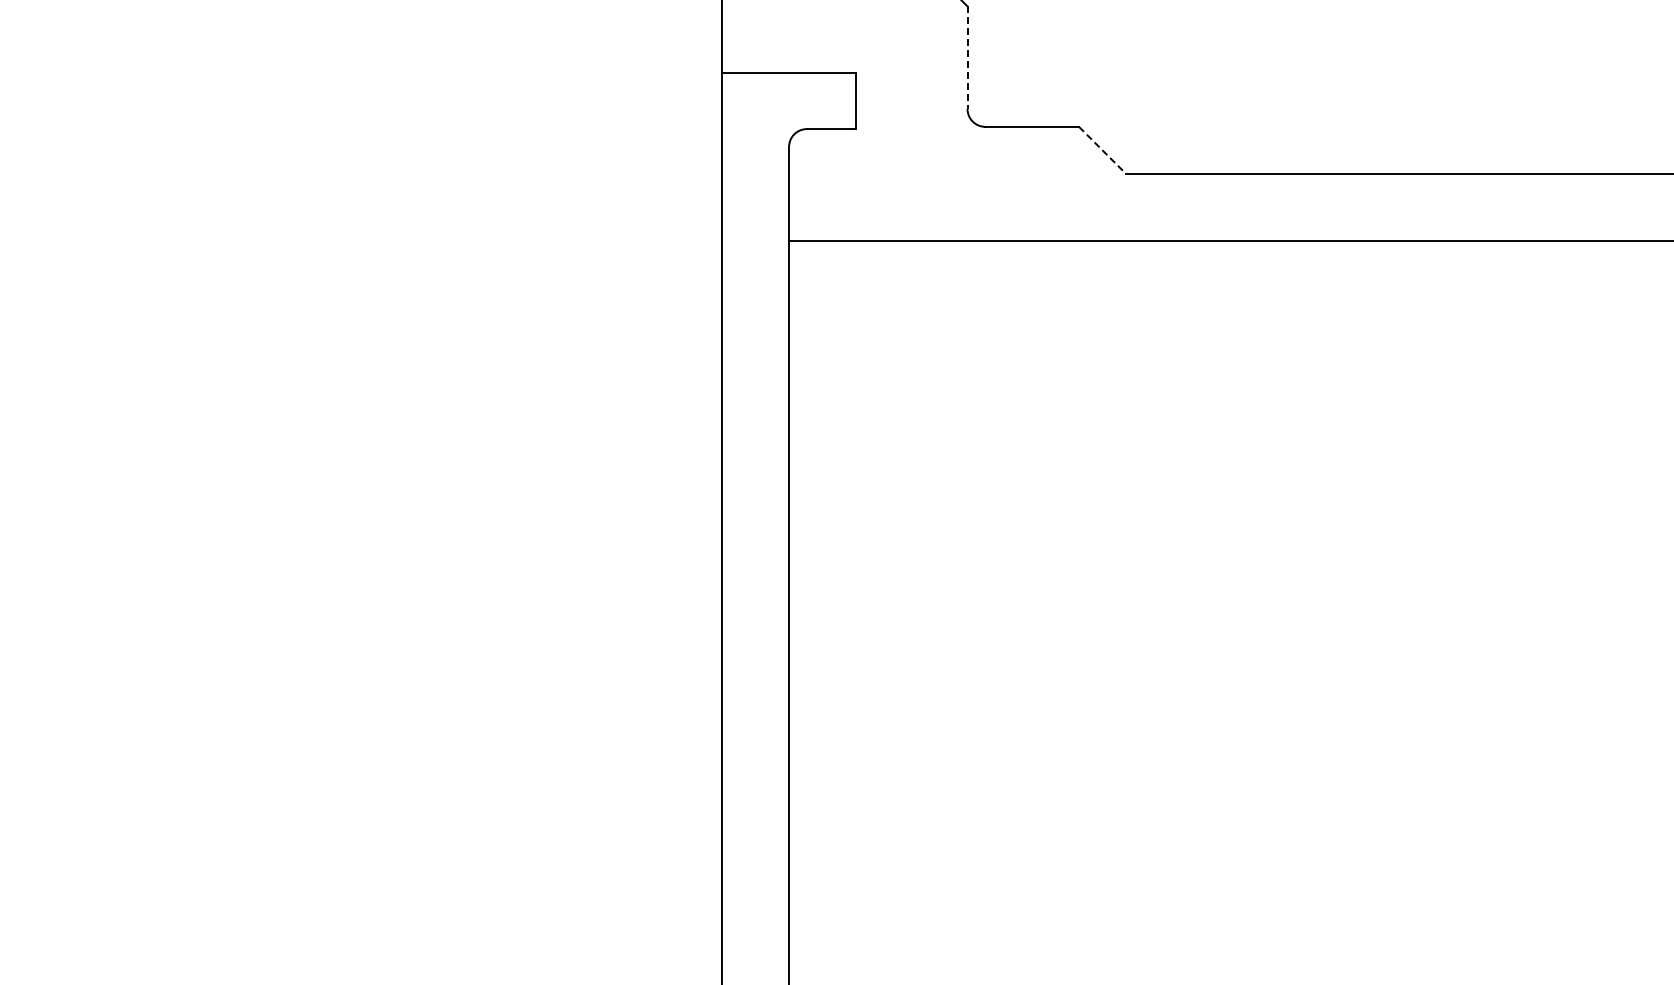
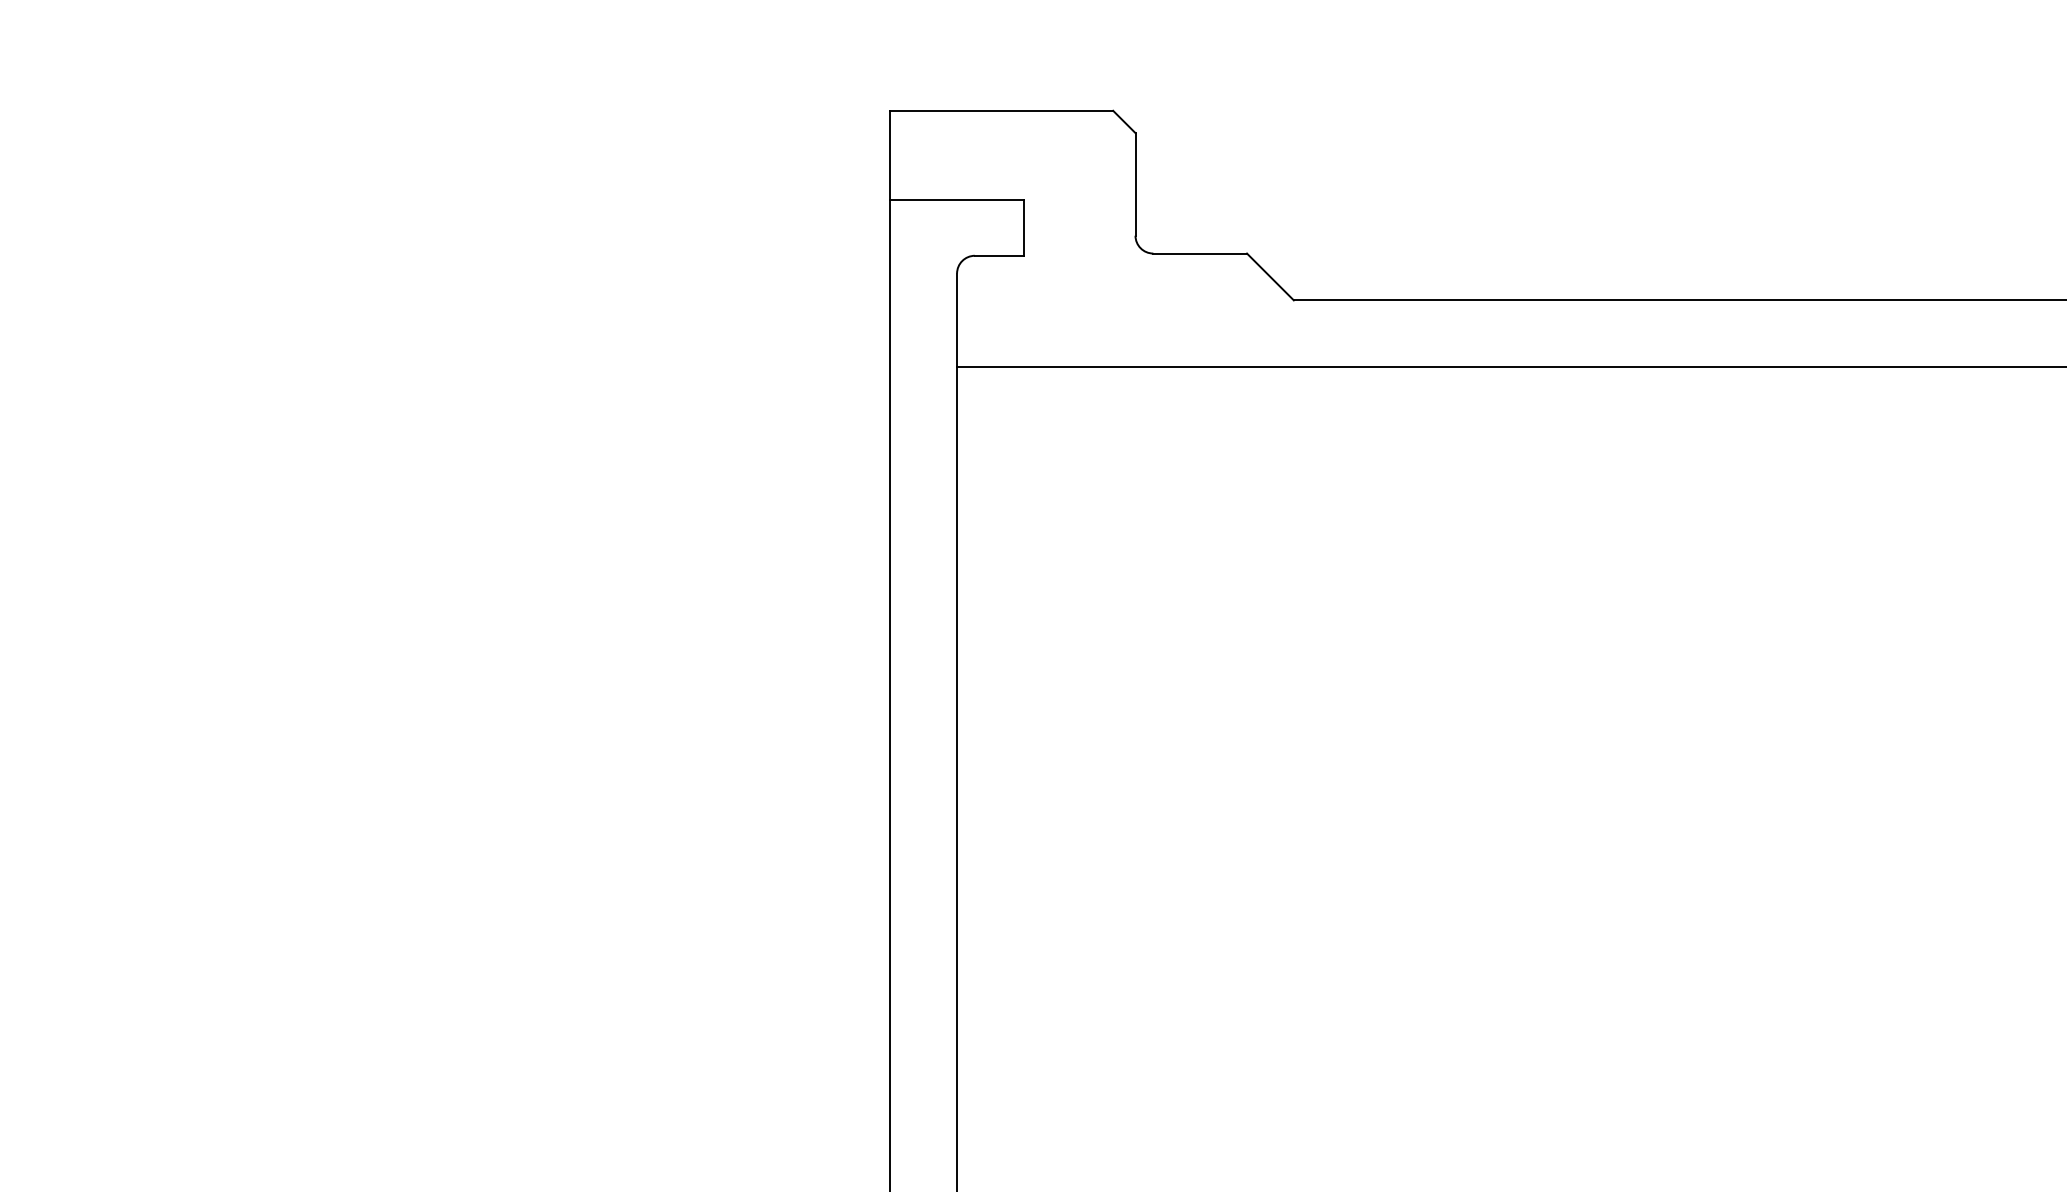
line: (967, 57) -> (1135, 184), dashed -> solid
line: (1102, 150) -> (1270, 277), dashed -> solid

